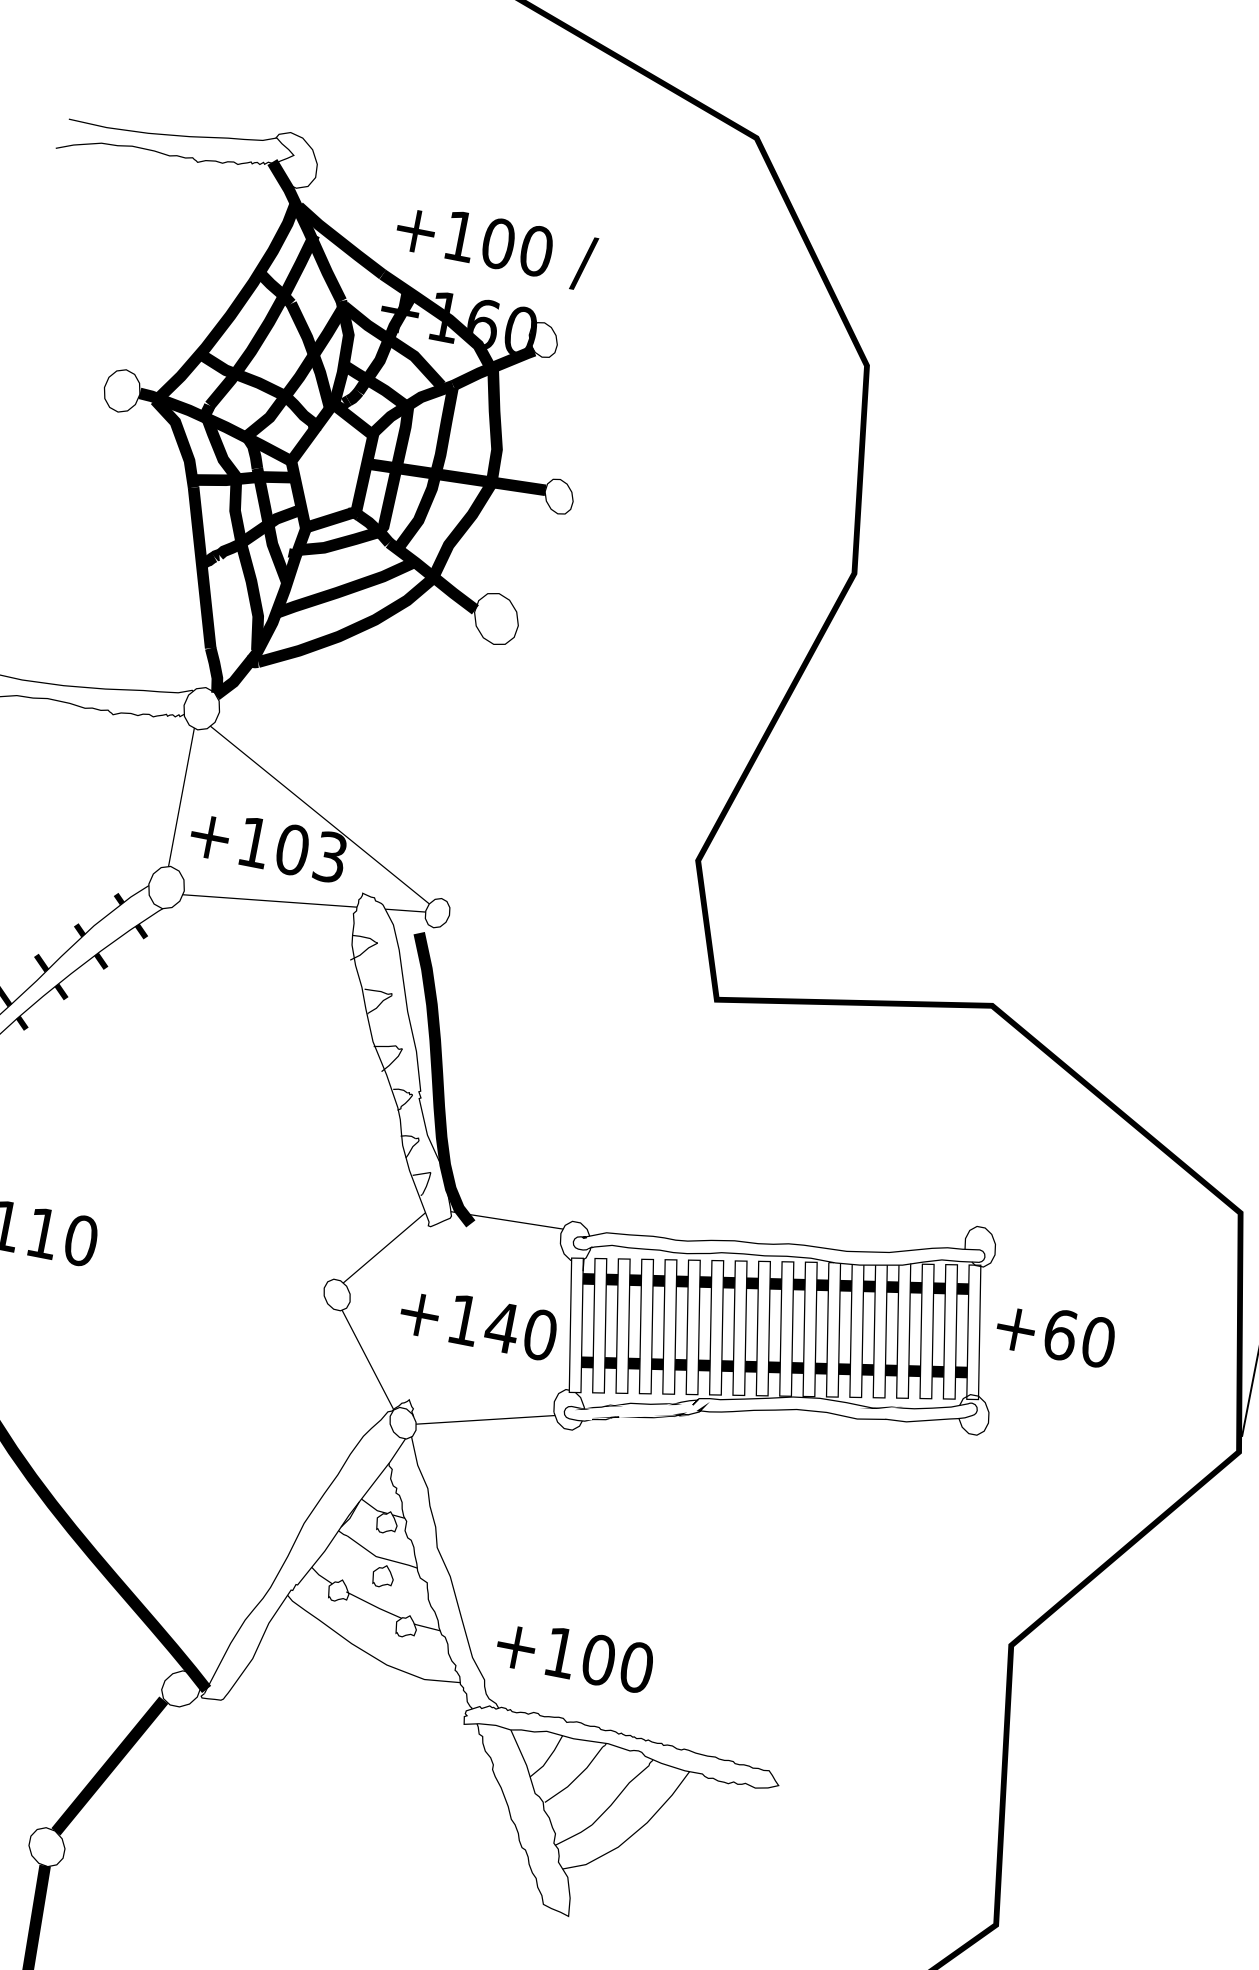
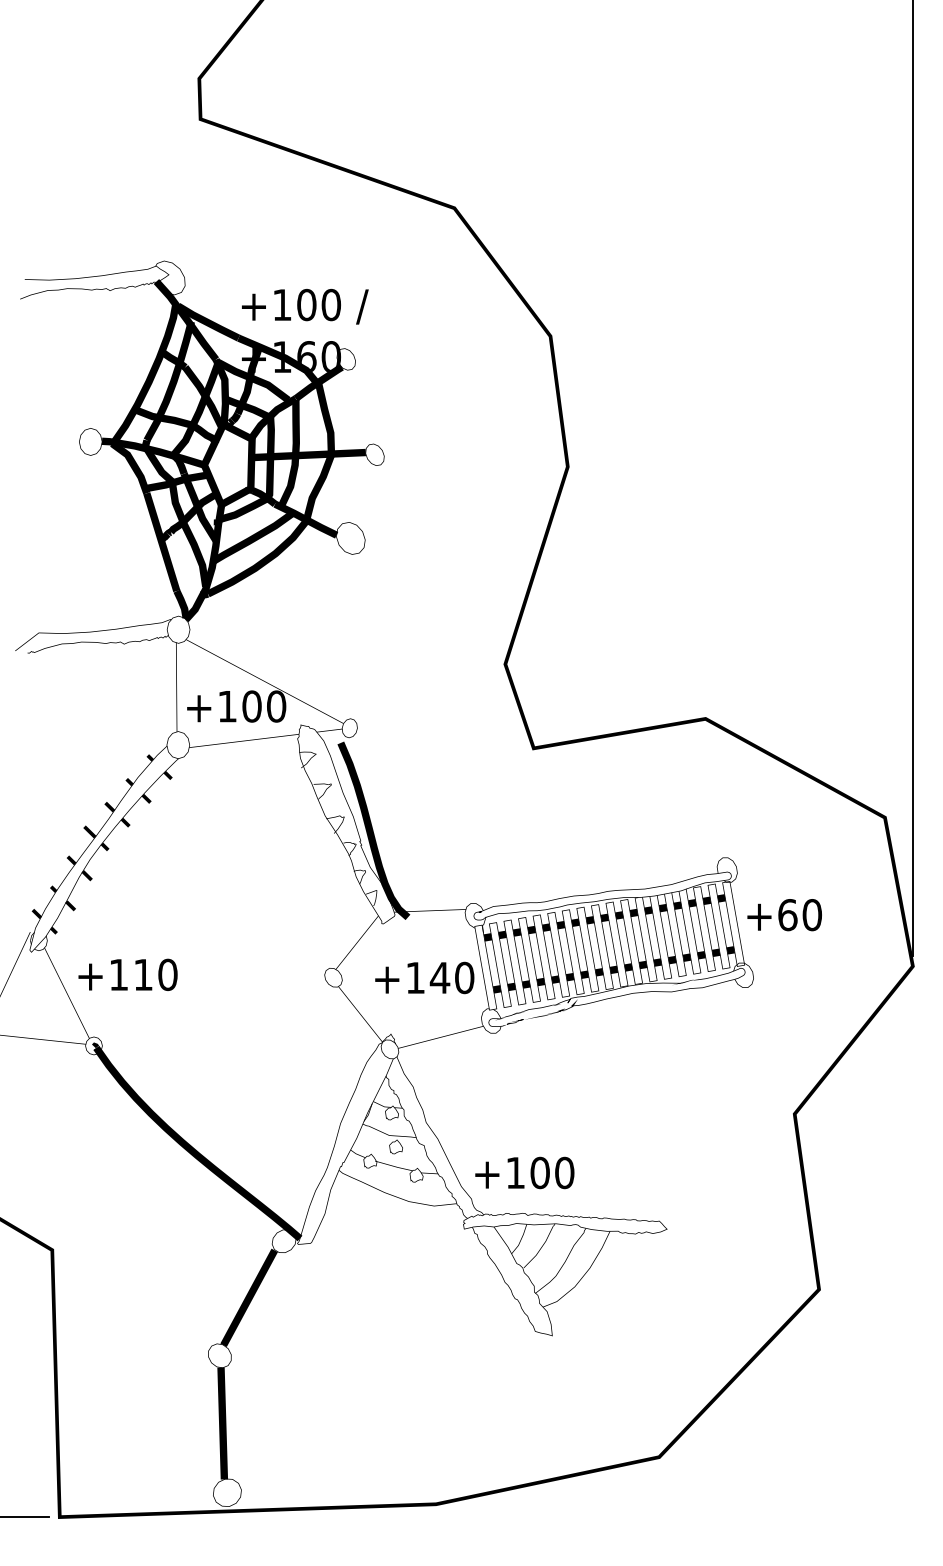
text: (330, 857) -> (276, 706), +103 -> +100

